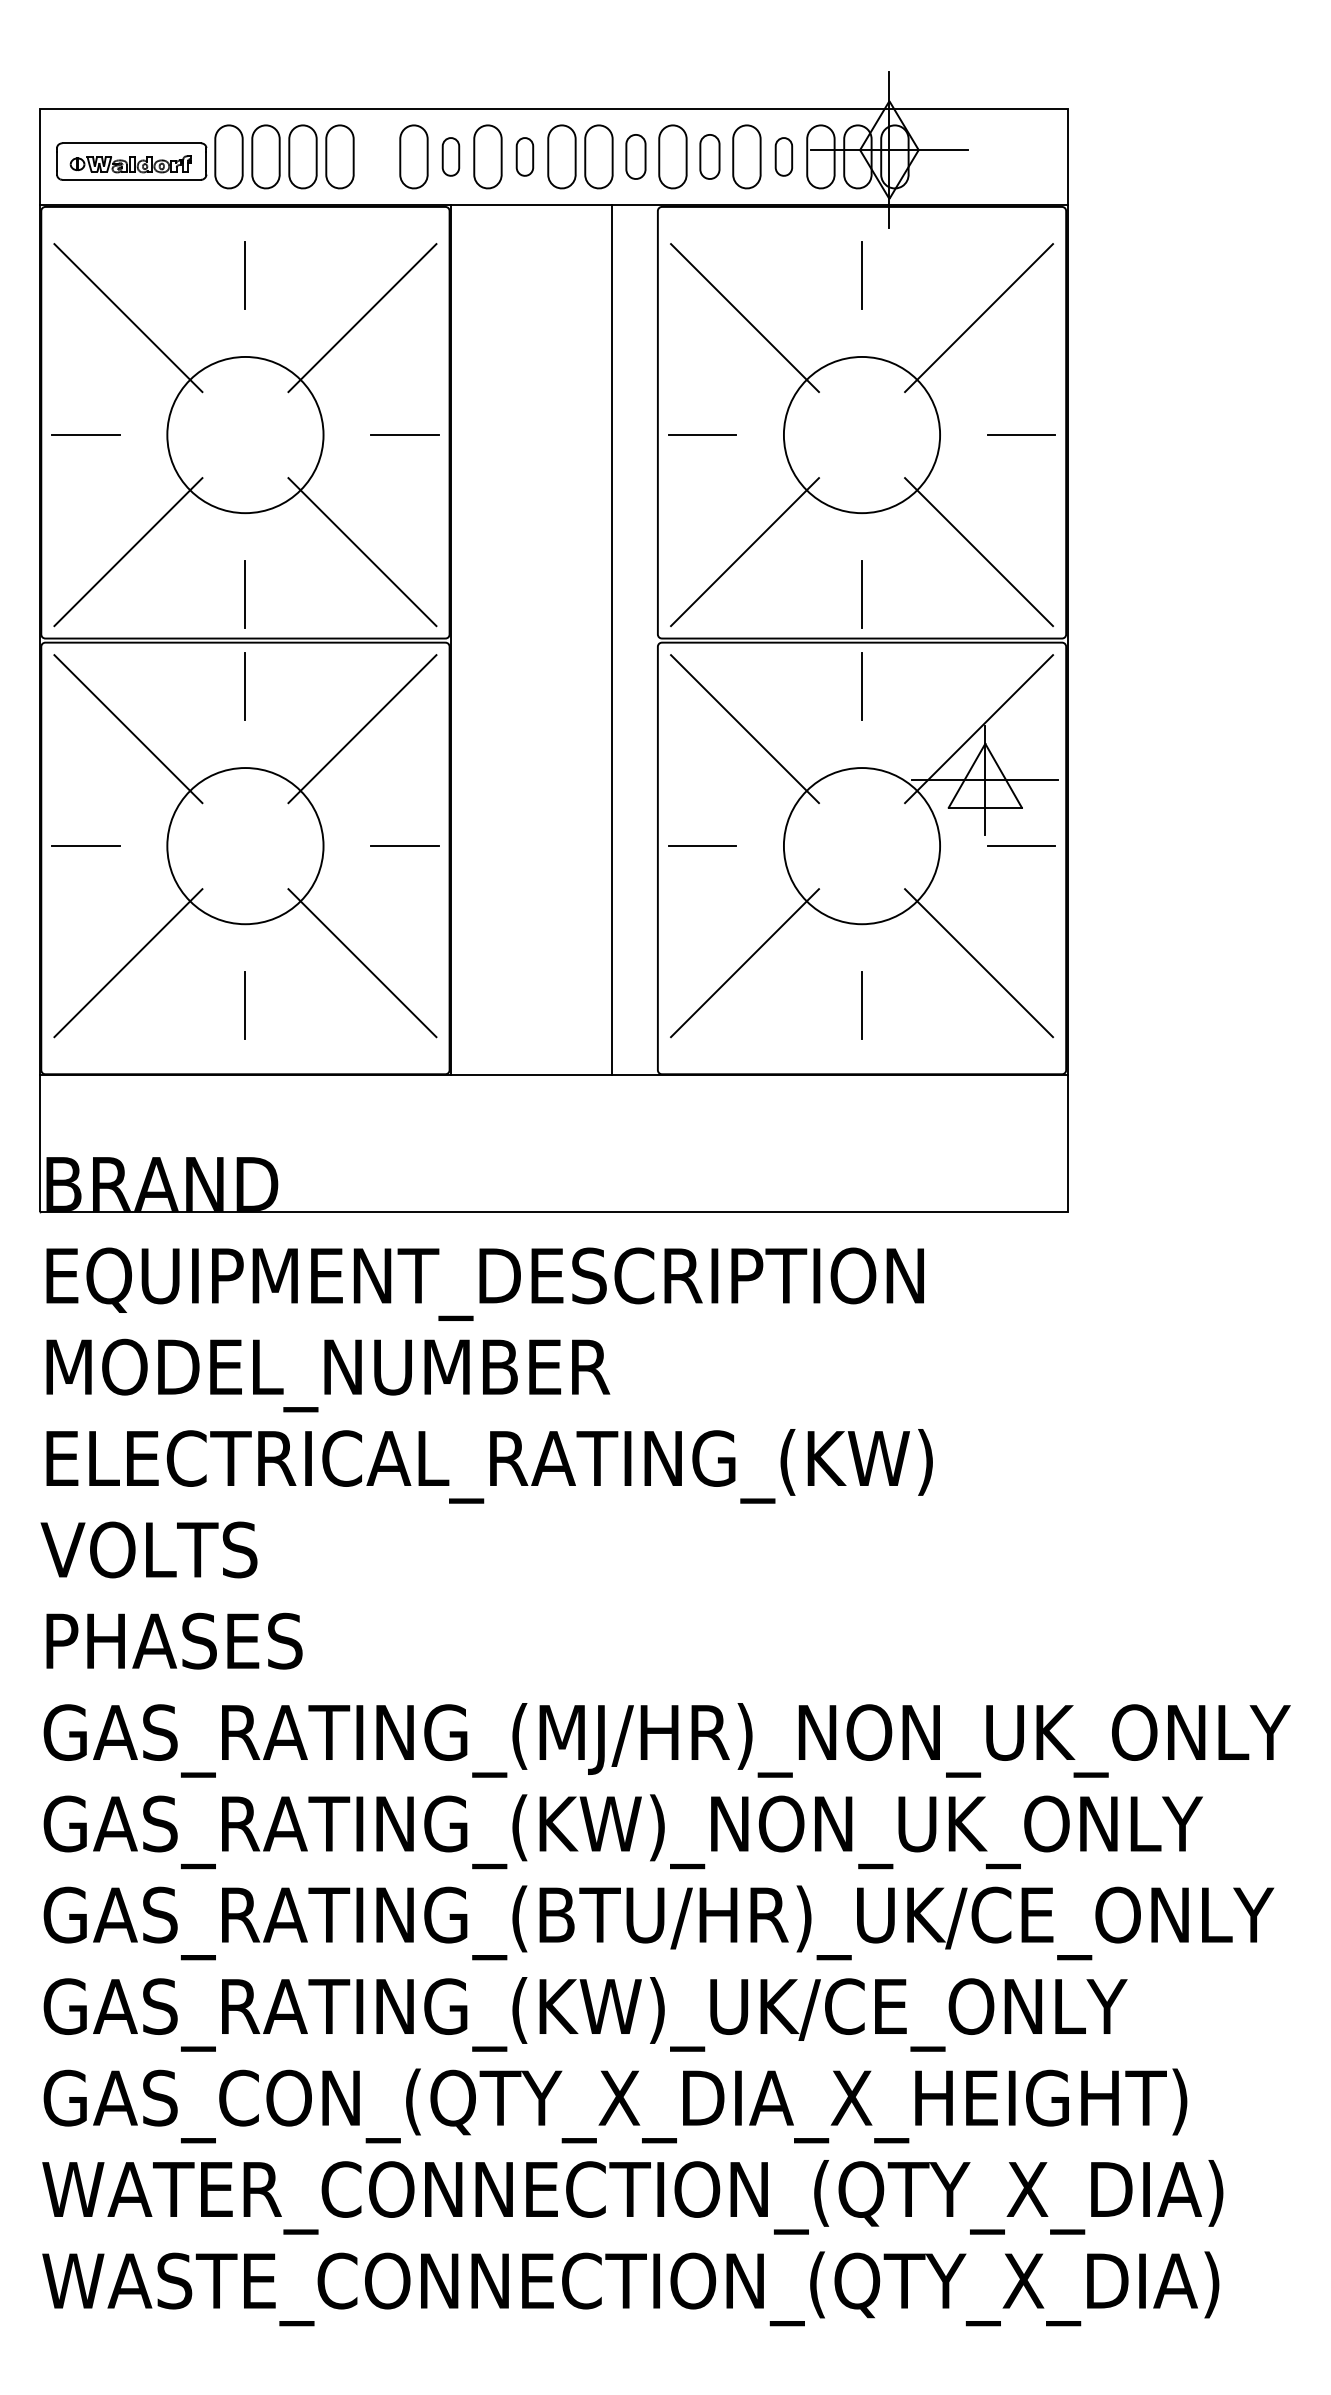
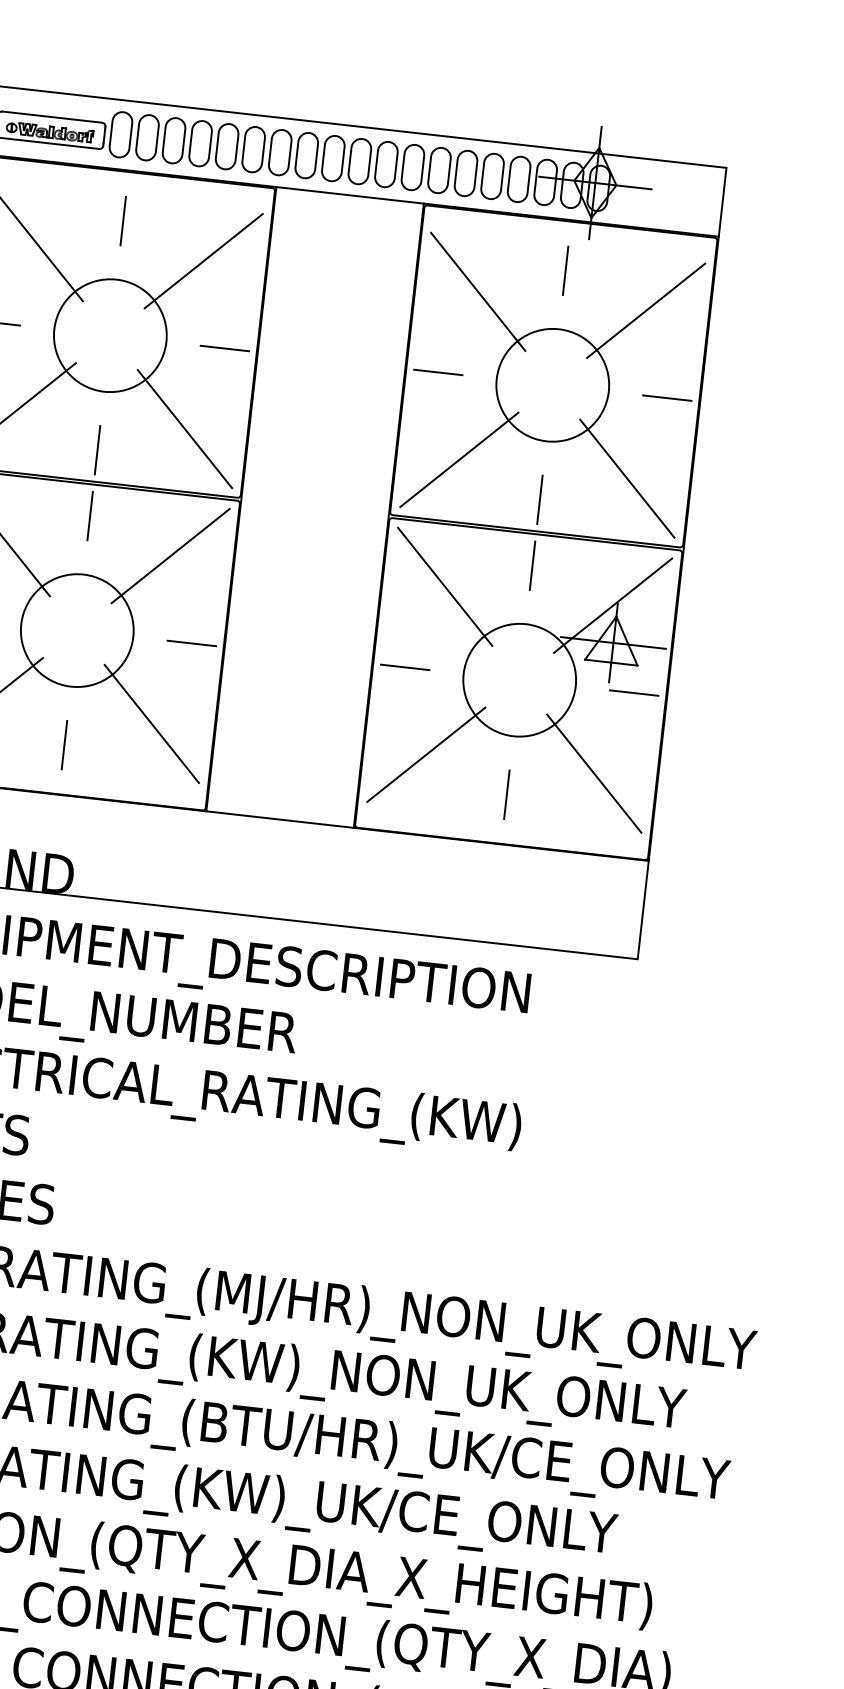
part: (376, 156) -> (226, 146), added
part: (450, 156) -> (279, 152), size x1.67
part: (524, 156) -> (333, 158), size x1.67
part: (635, 156) -> (412, 167), size x1.43
part: (709, 156) -> (465, 173), size x1.43
part: (783, 156) -> (518, 179), size x1.67
line: (611, 639) -> (388, 515), moved

